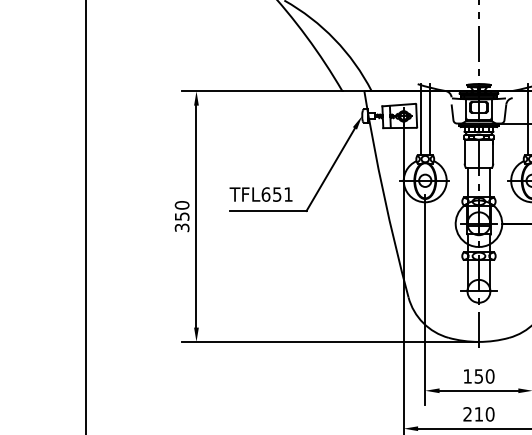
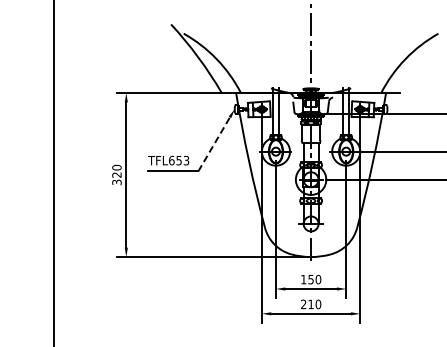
line: (331, 168) -> (214, 143), solid -> dashed
text: (288, 194) -> (186, 160), TFL651 -> TFL653
text: (181, 215) -> (116, 174), 350 -> 320

